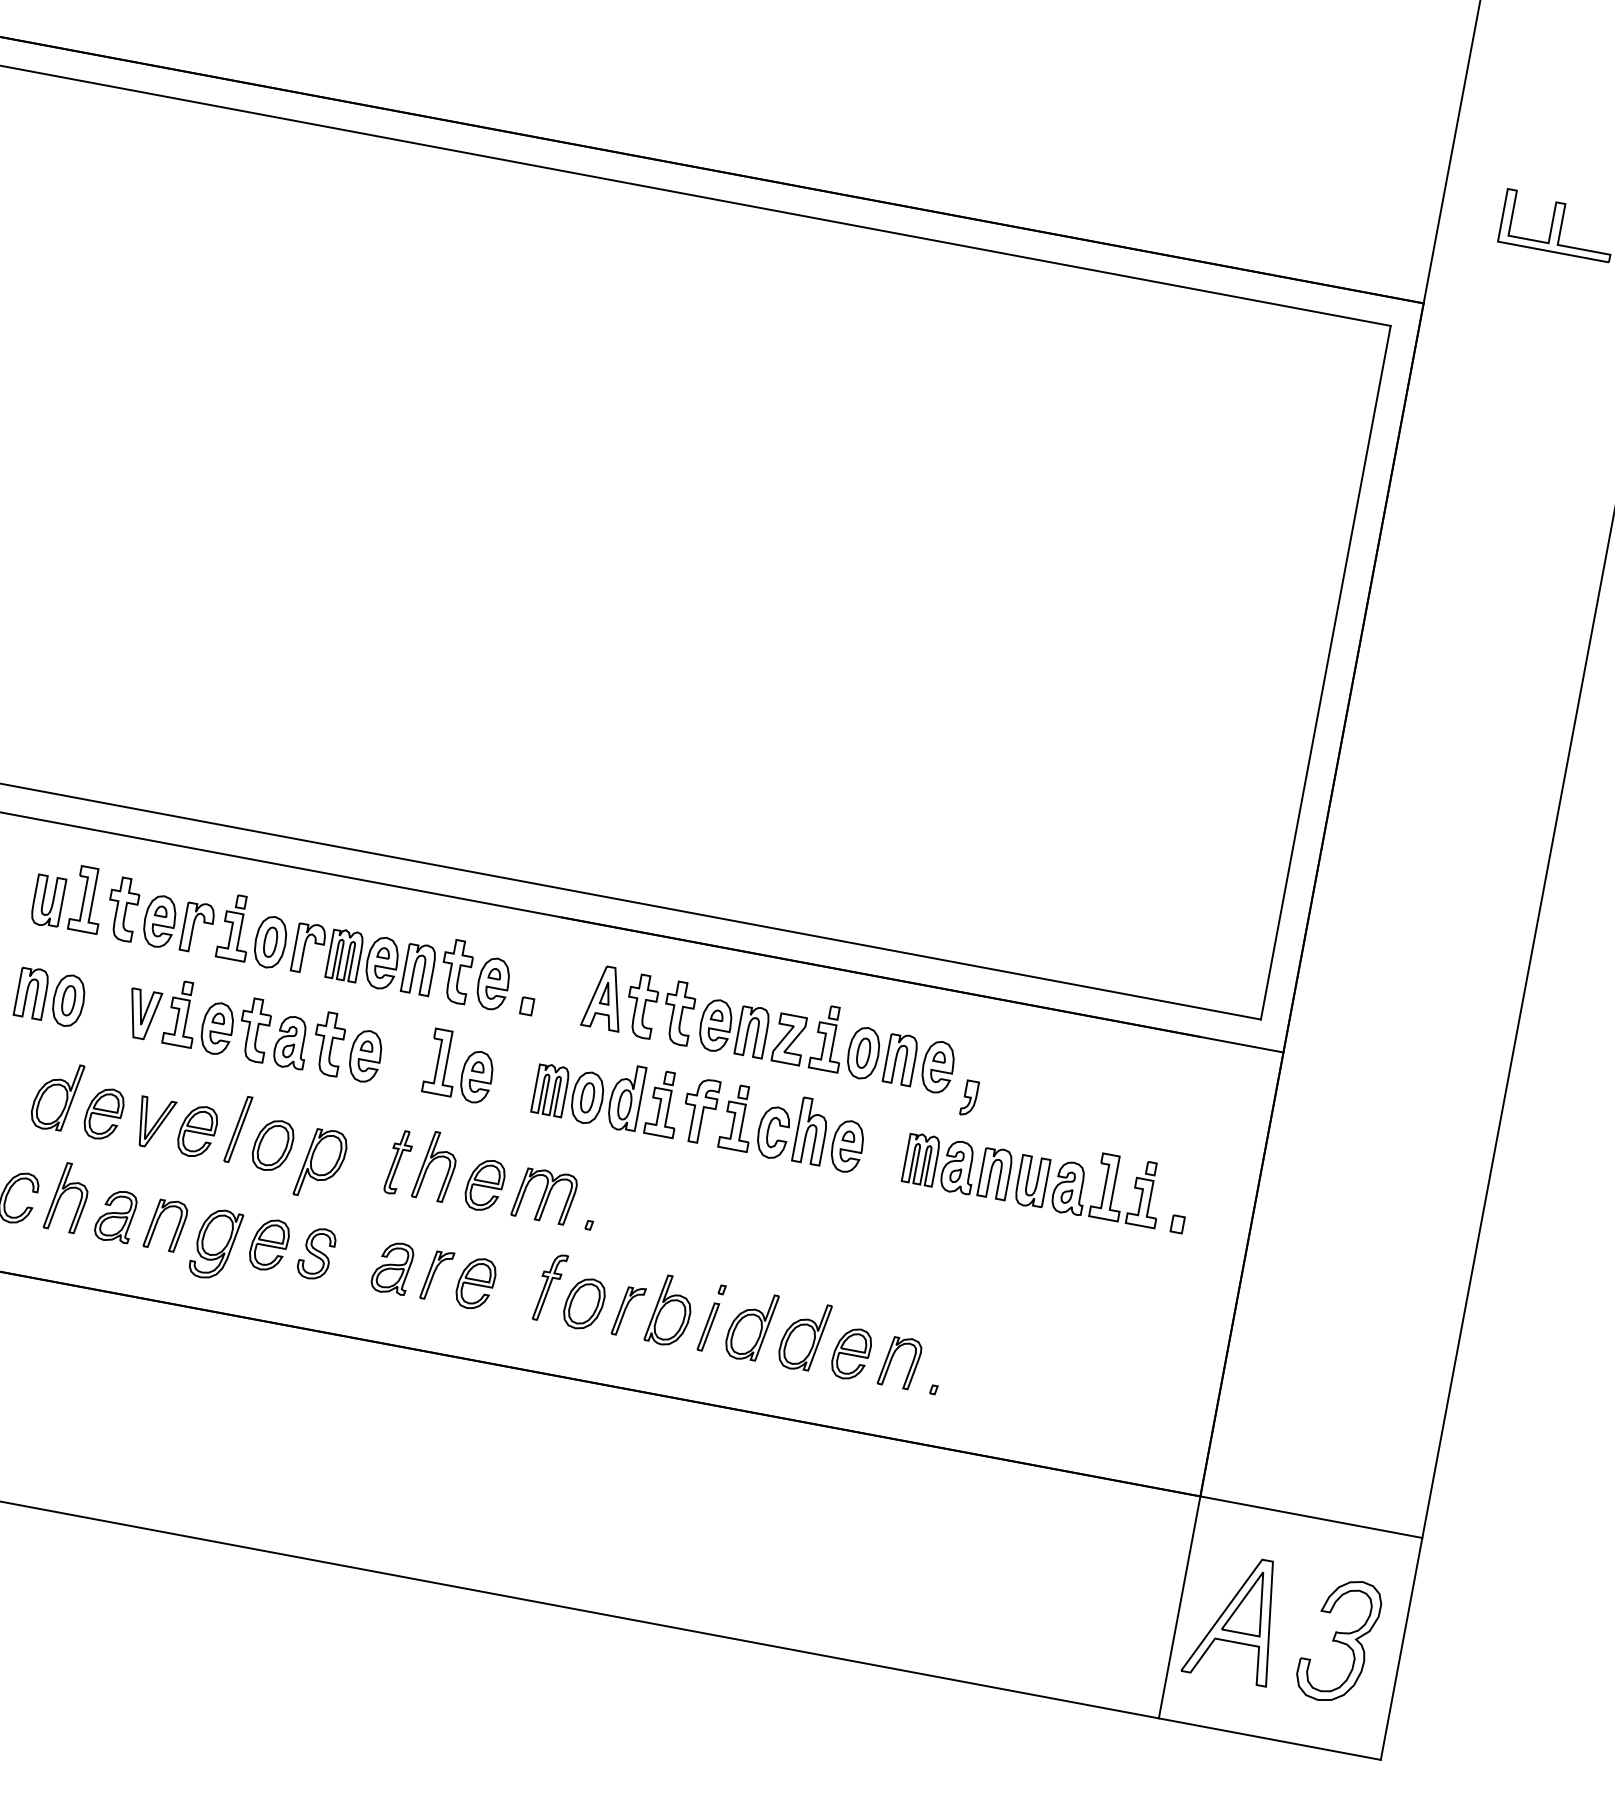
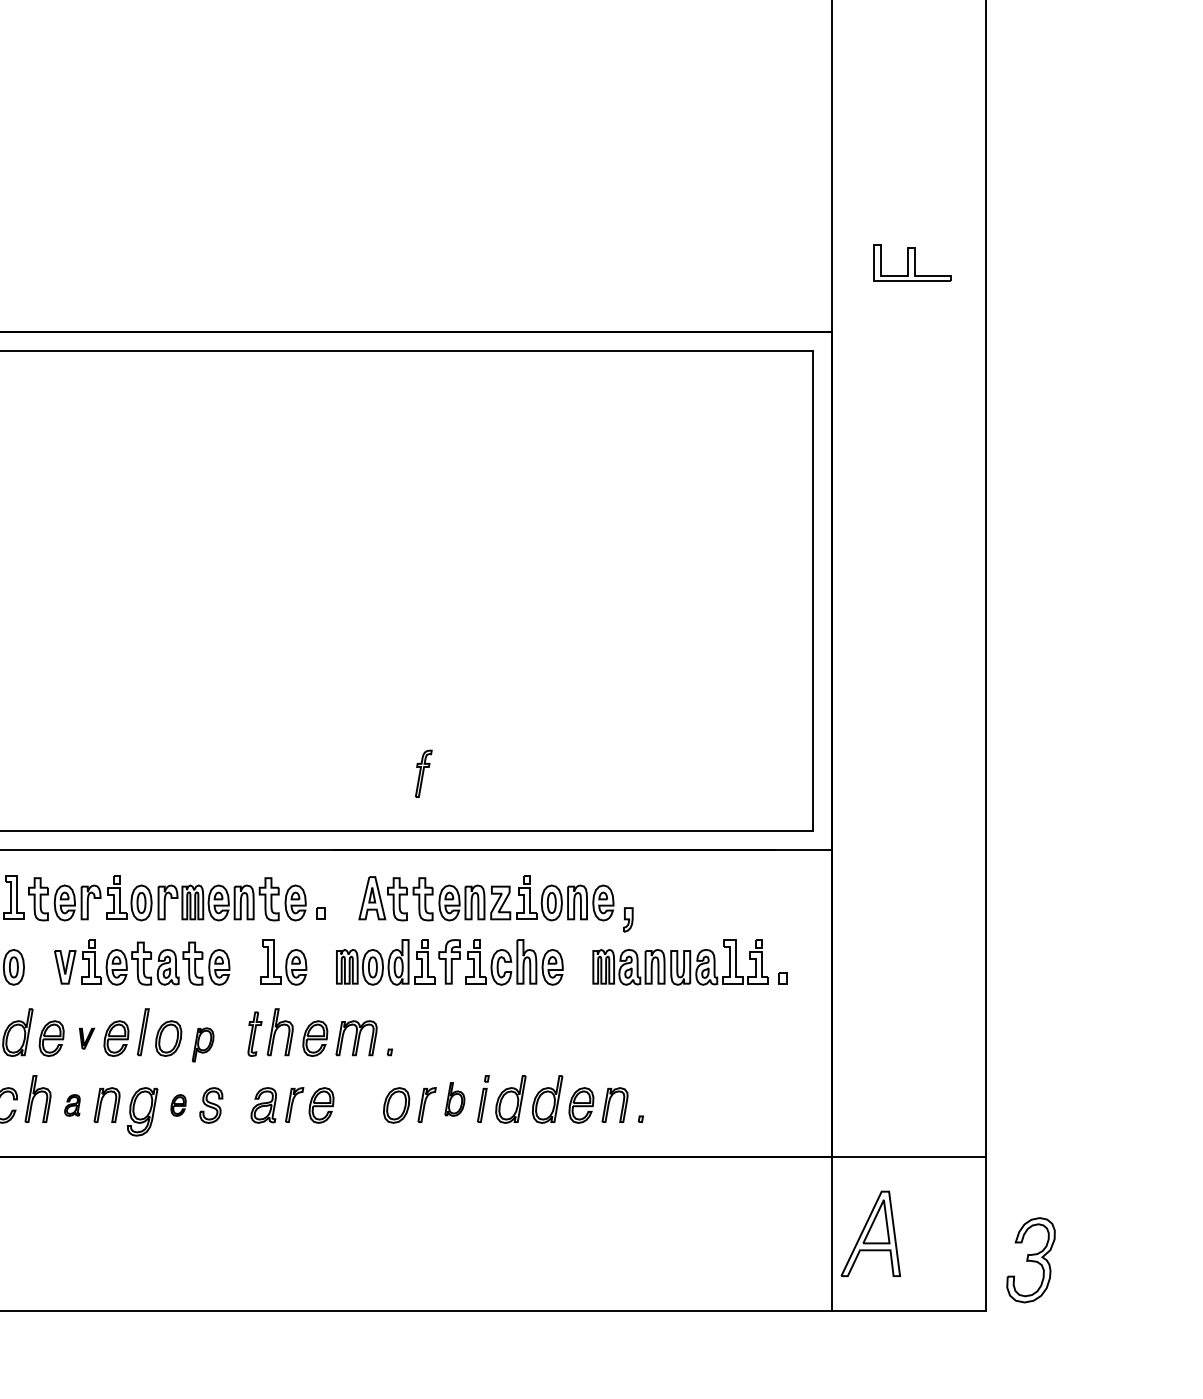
part: (154, 1123) -> (86, 1038), size x0.6
part: (320, 1163) -> (202, 1044), size x0.7
part: (116, 1216) -> (72, 1105), size x0.6
part: (269, 1244) -> (178, 1105), size x0.6
part: (550, 1287) -> (423, 773), moved
part: (669, 1310) -> (454, 1099), size x0.7
part: (1338, 1640) -> (1030, 1260), moved

